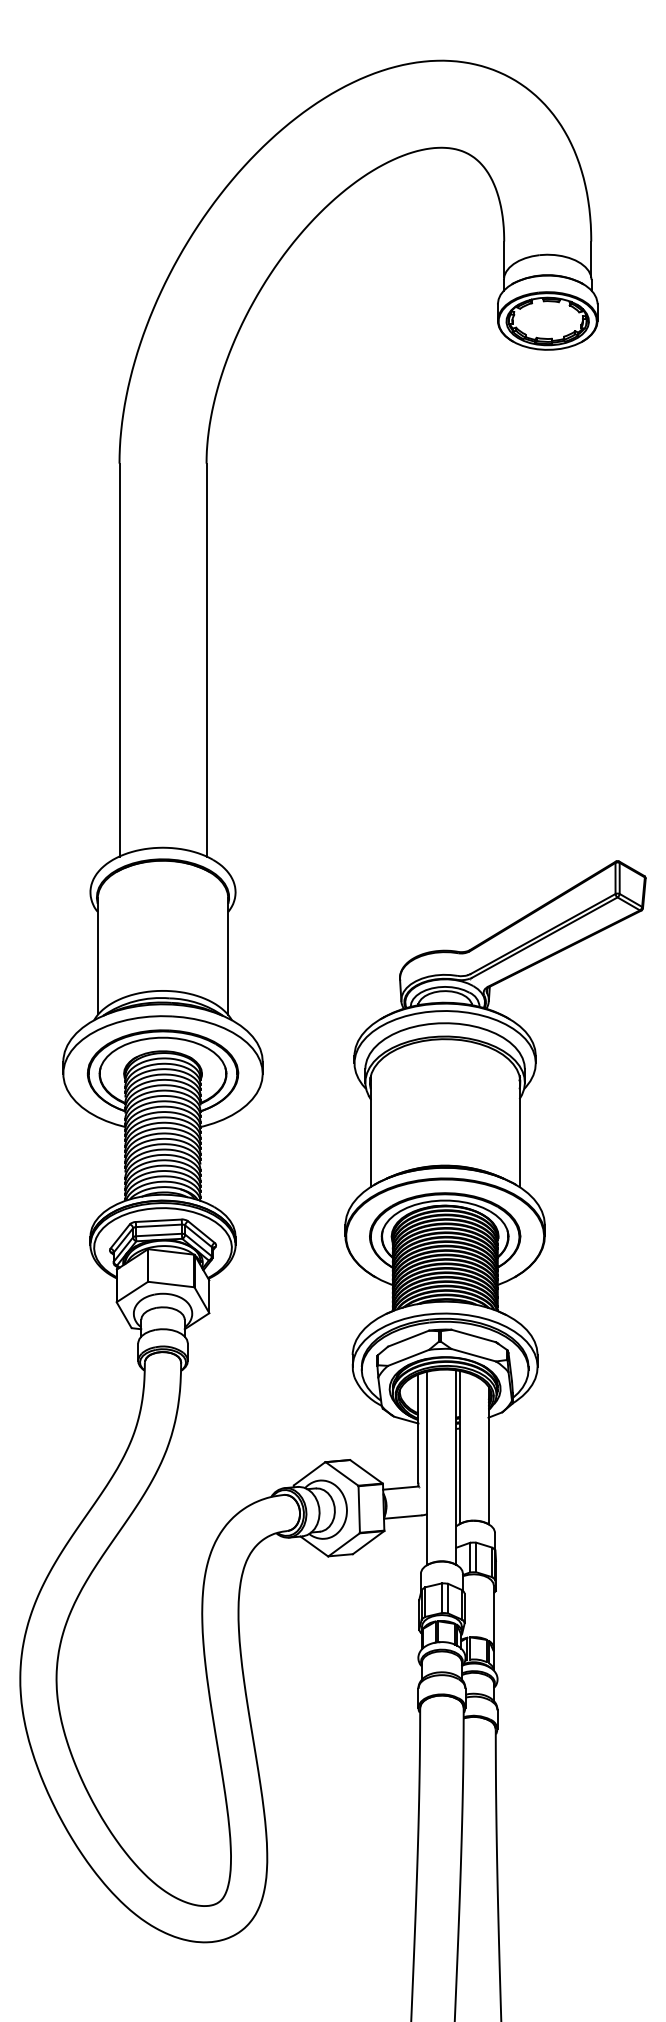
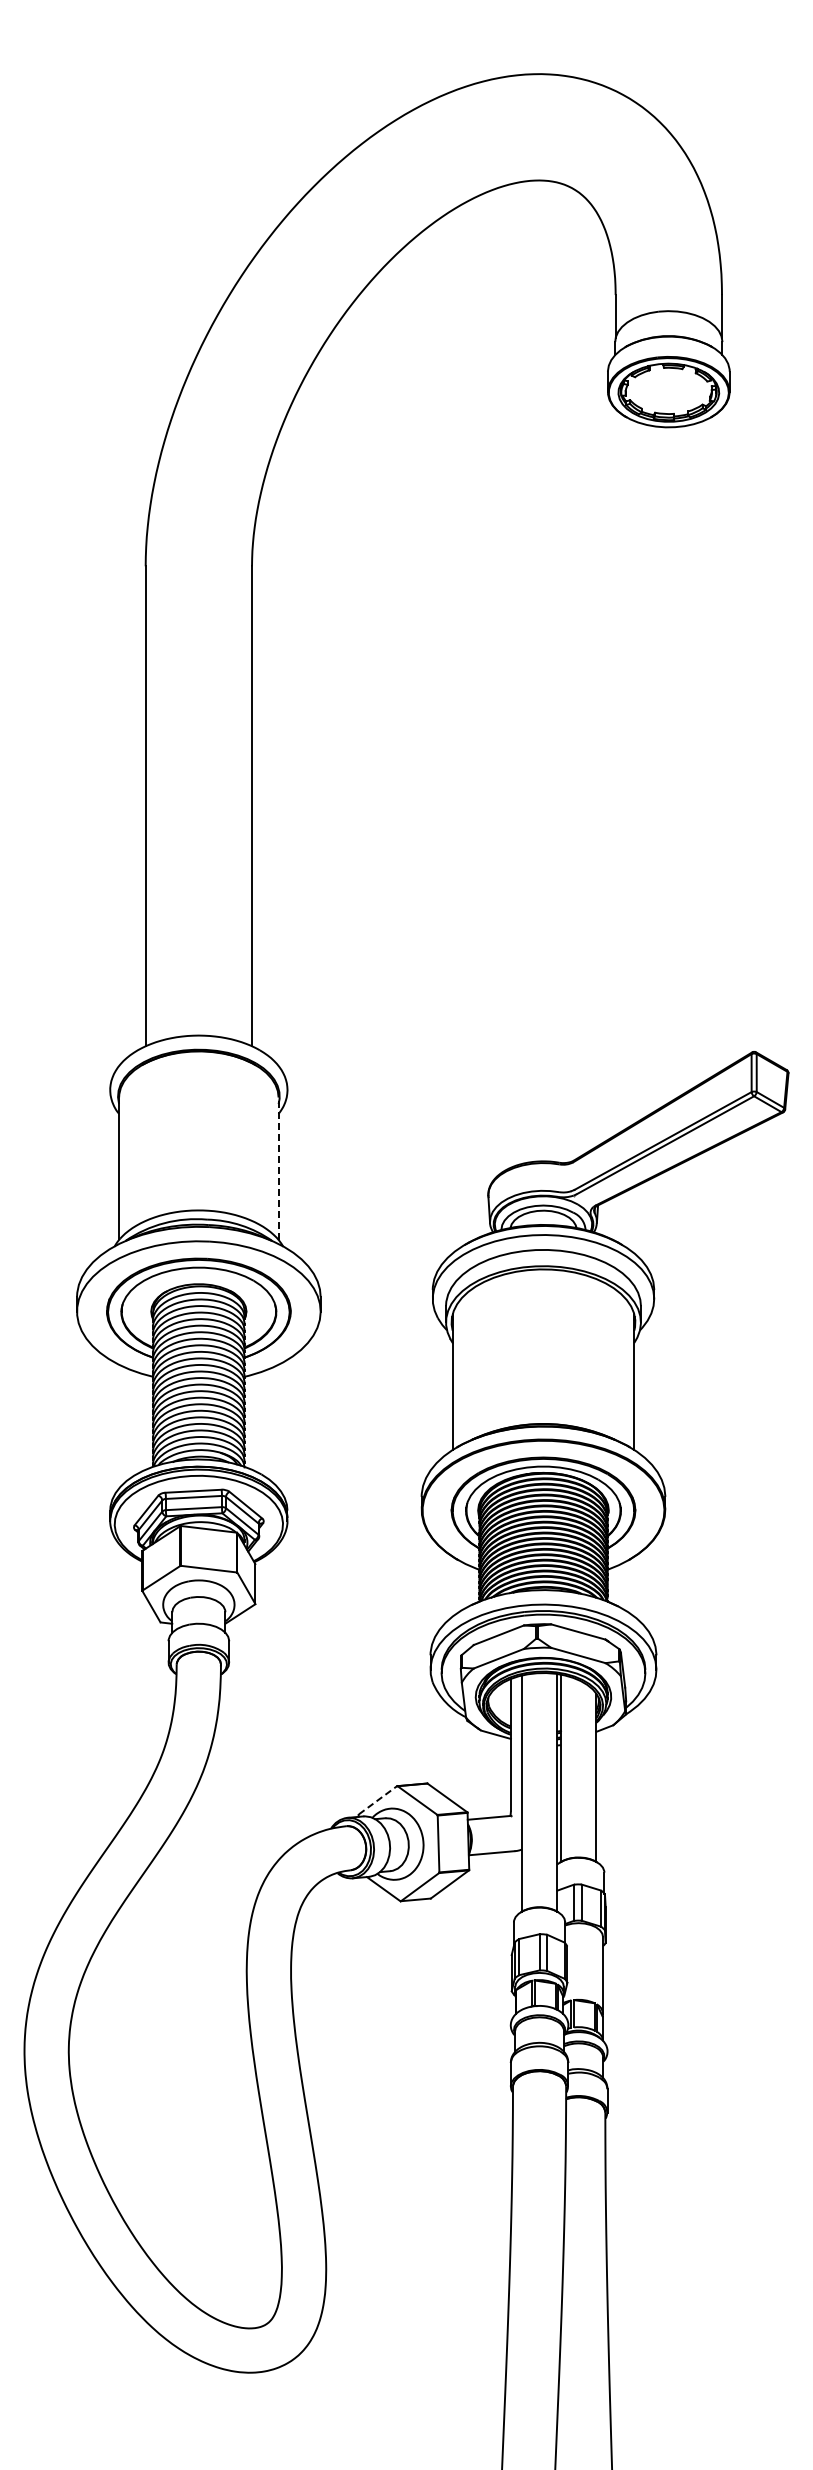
line: (228, 956) -> (278, 1168), solid -> dashed
line: (309, 1473) -> (377, 1800), solid -> dashed

